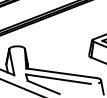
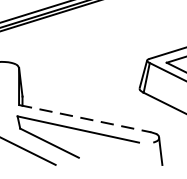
line: (61, 73) -> (85, 119), solid -> dashed

